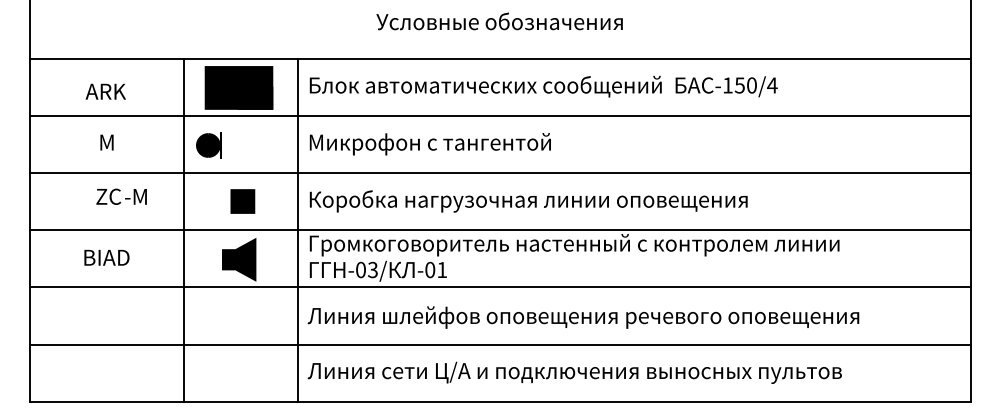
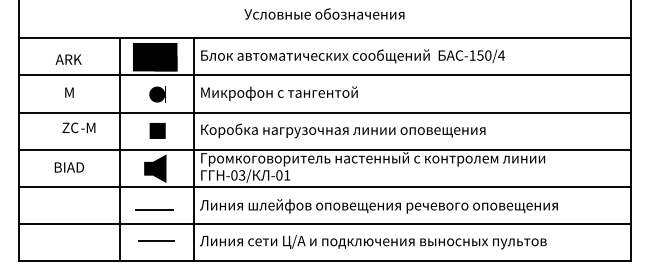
text: (208, 145) -> (157, 94), moved
line: (237, 322) -> (154, 209), added
line: (241, 371) -> (156, 241), added

